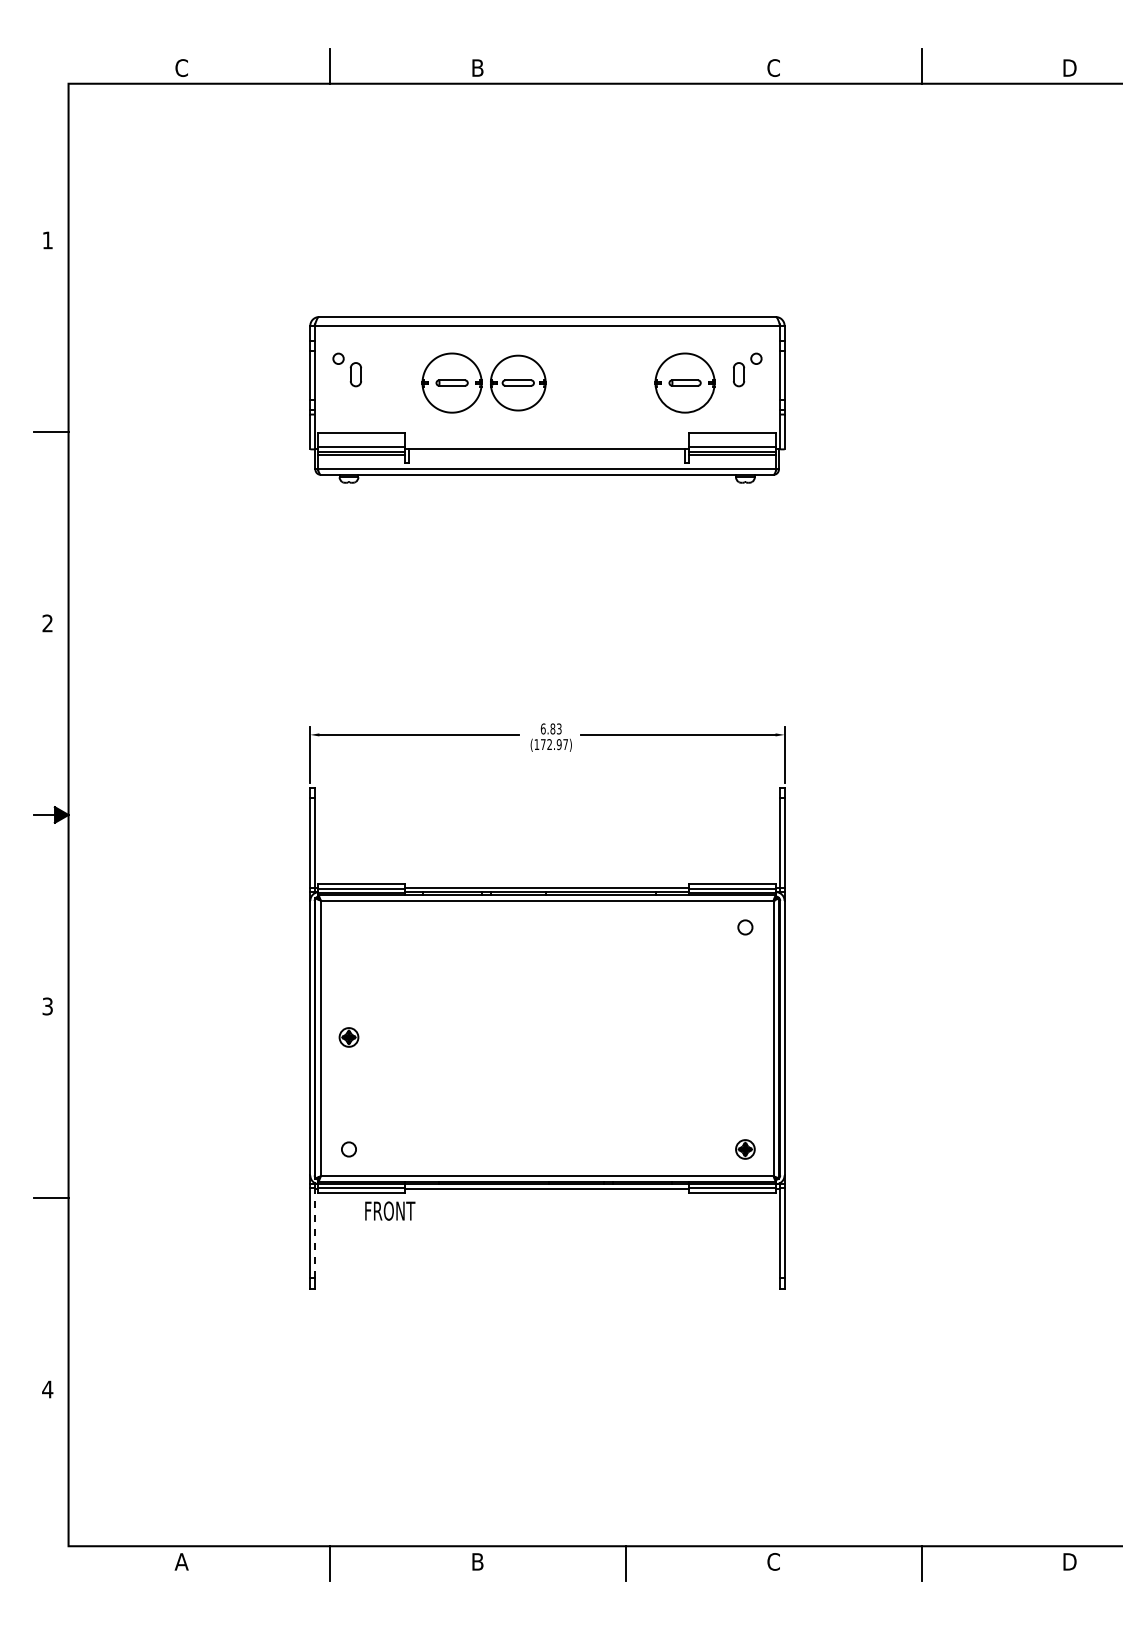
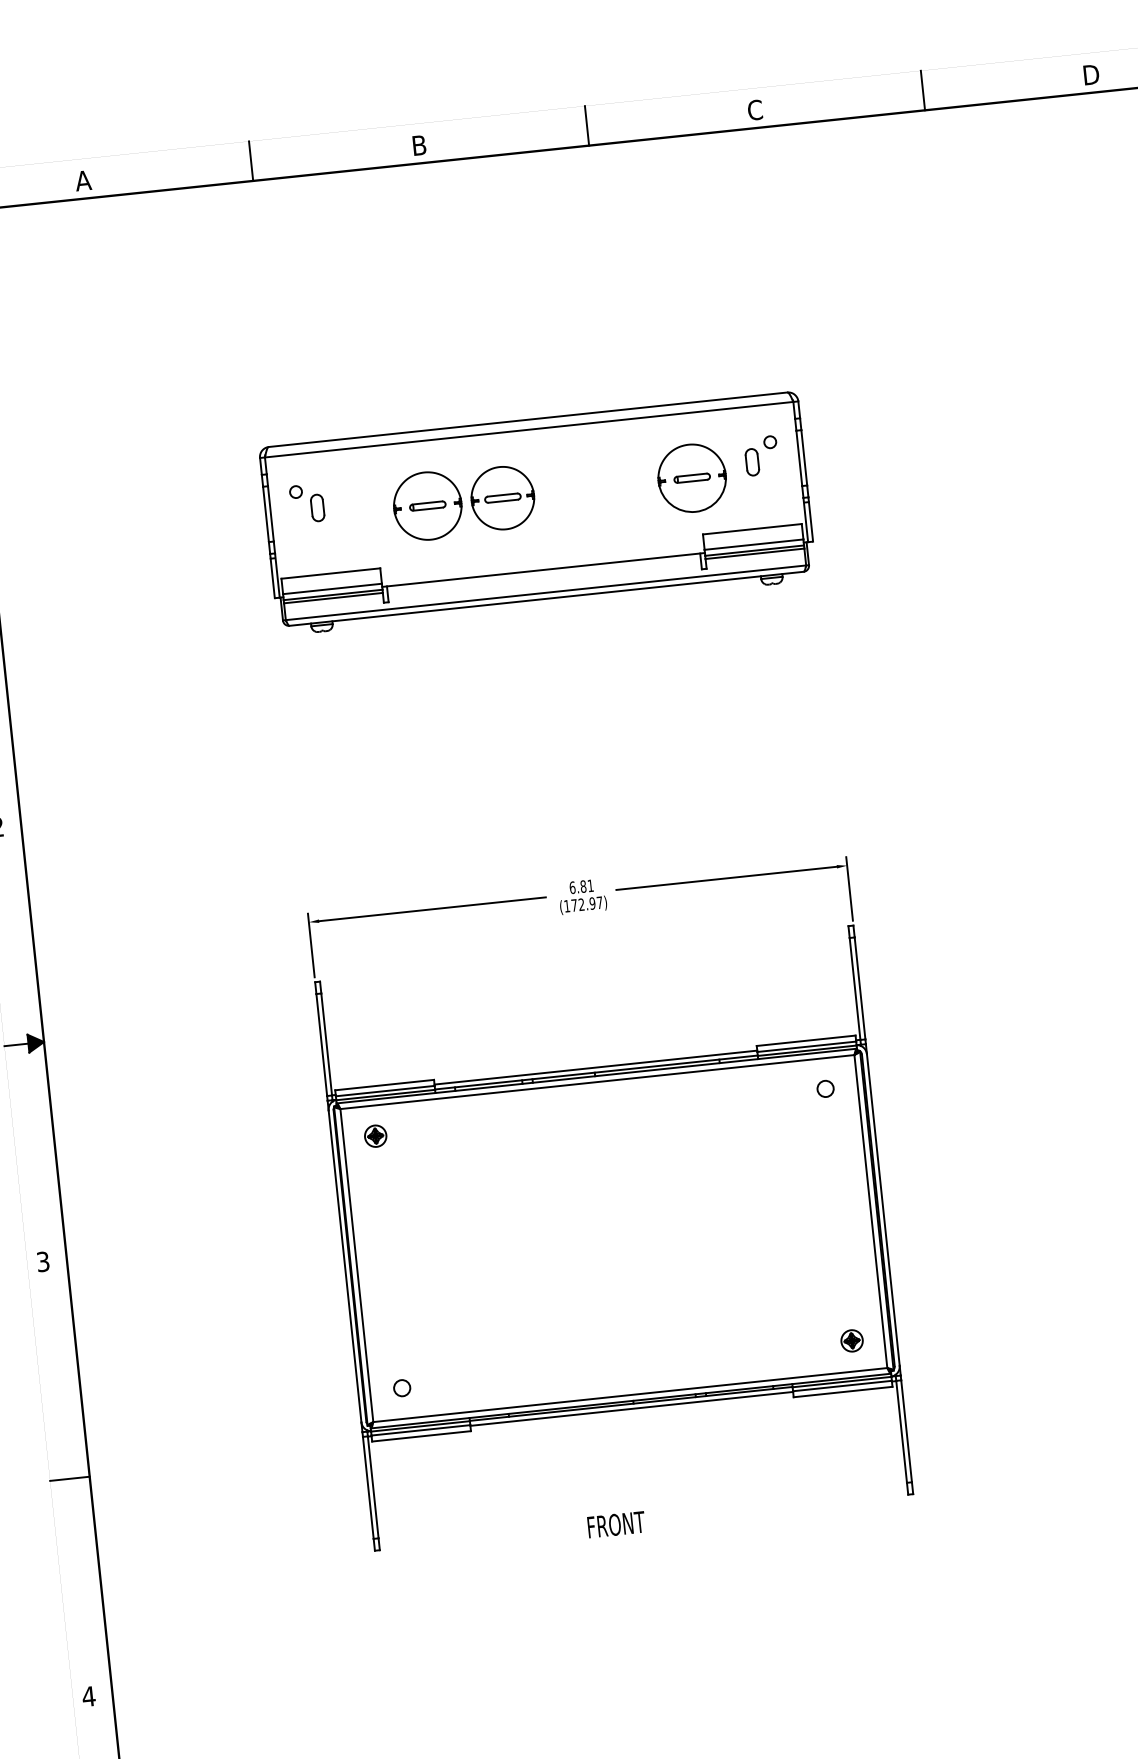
line: (625, 65) -> (586, 124), added
text: (181, 67) -> (83, 180), C -> A
text: (558, 728) -> (589, 885), 6.83 -> 6.81
part: (348, 1037) -> (375, 1136), moved
text: (390, 1210) -> (616, 1524), moved
line: (314, 1233) -> (373, 1487), dashed -> solid

